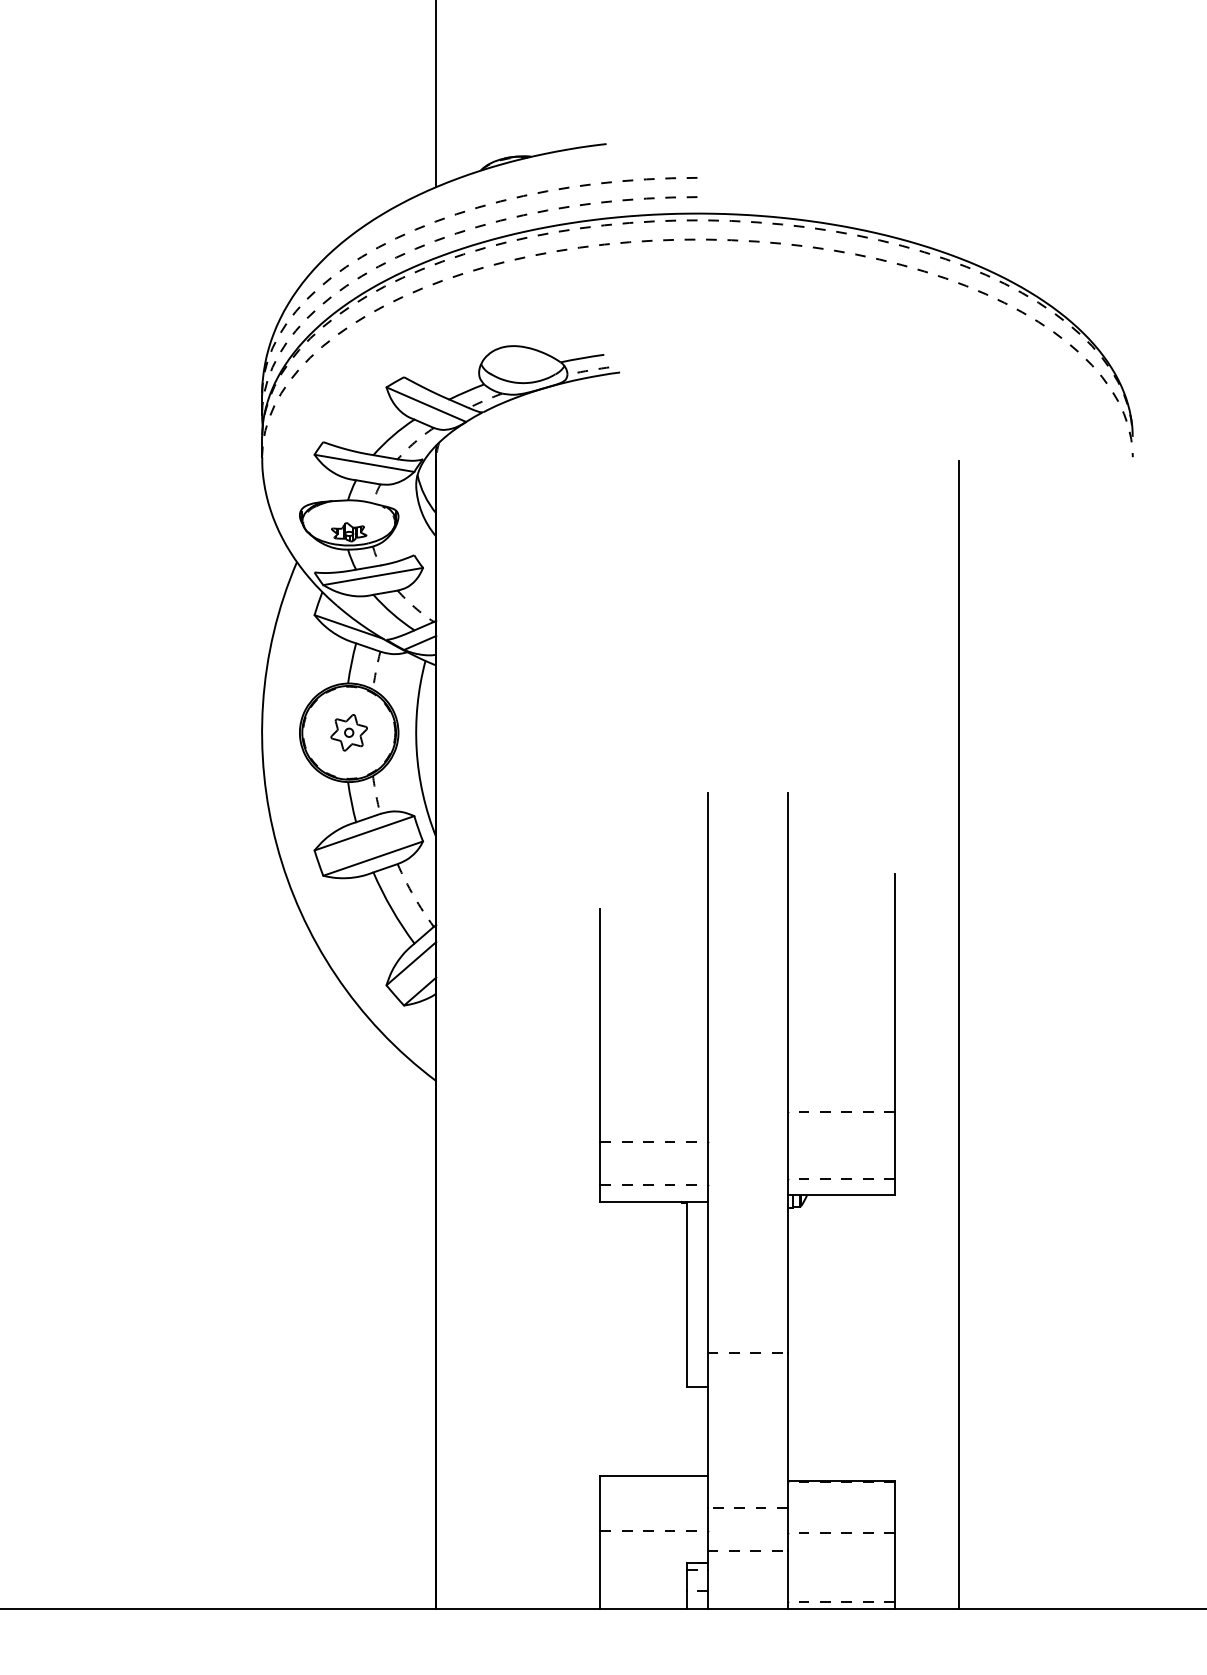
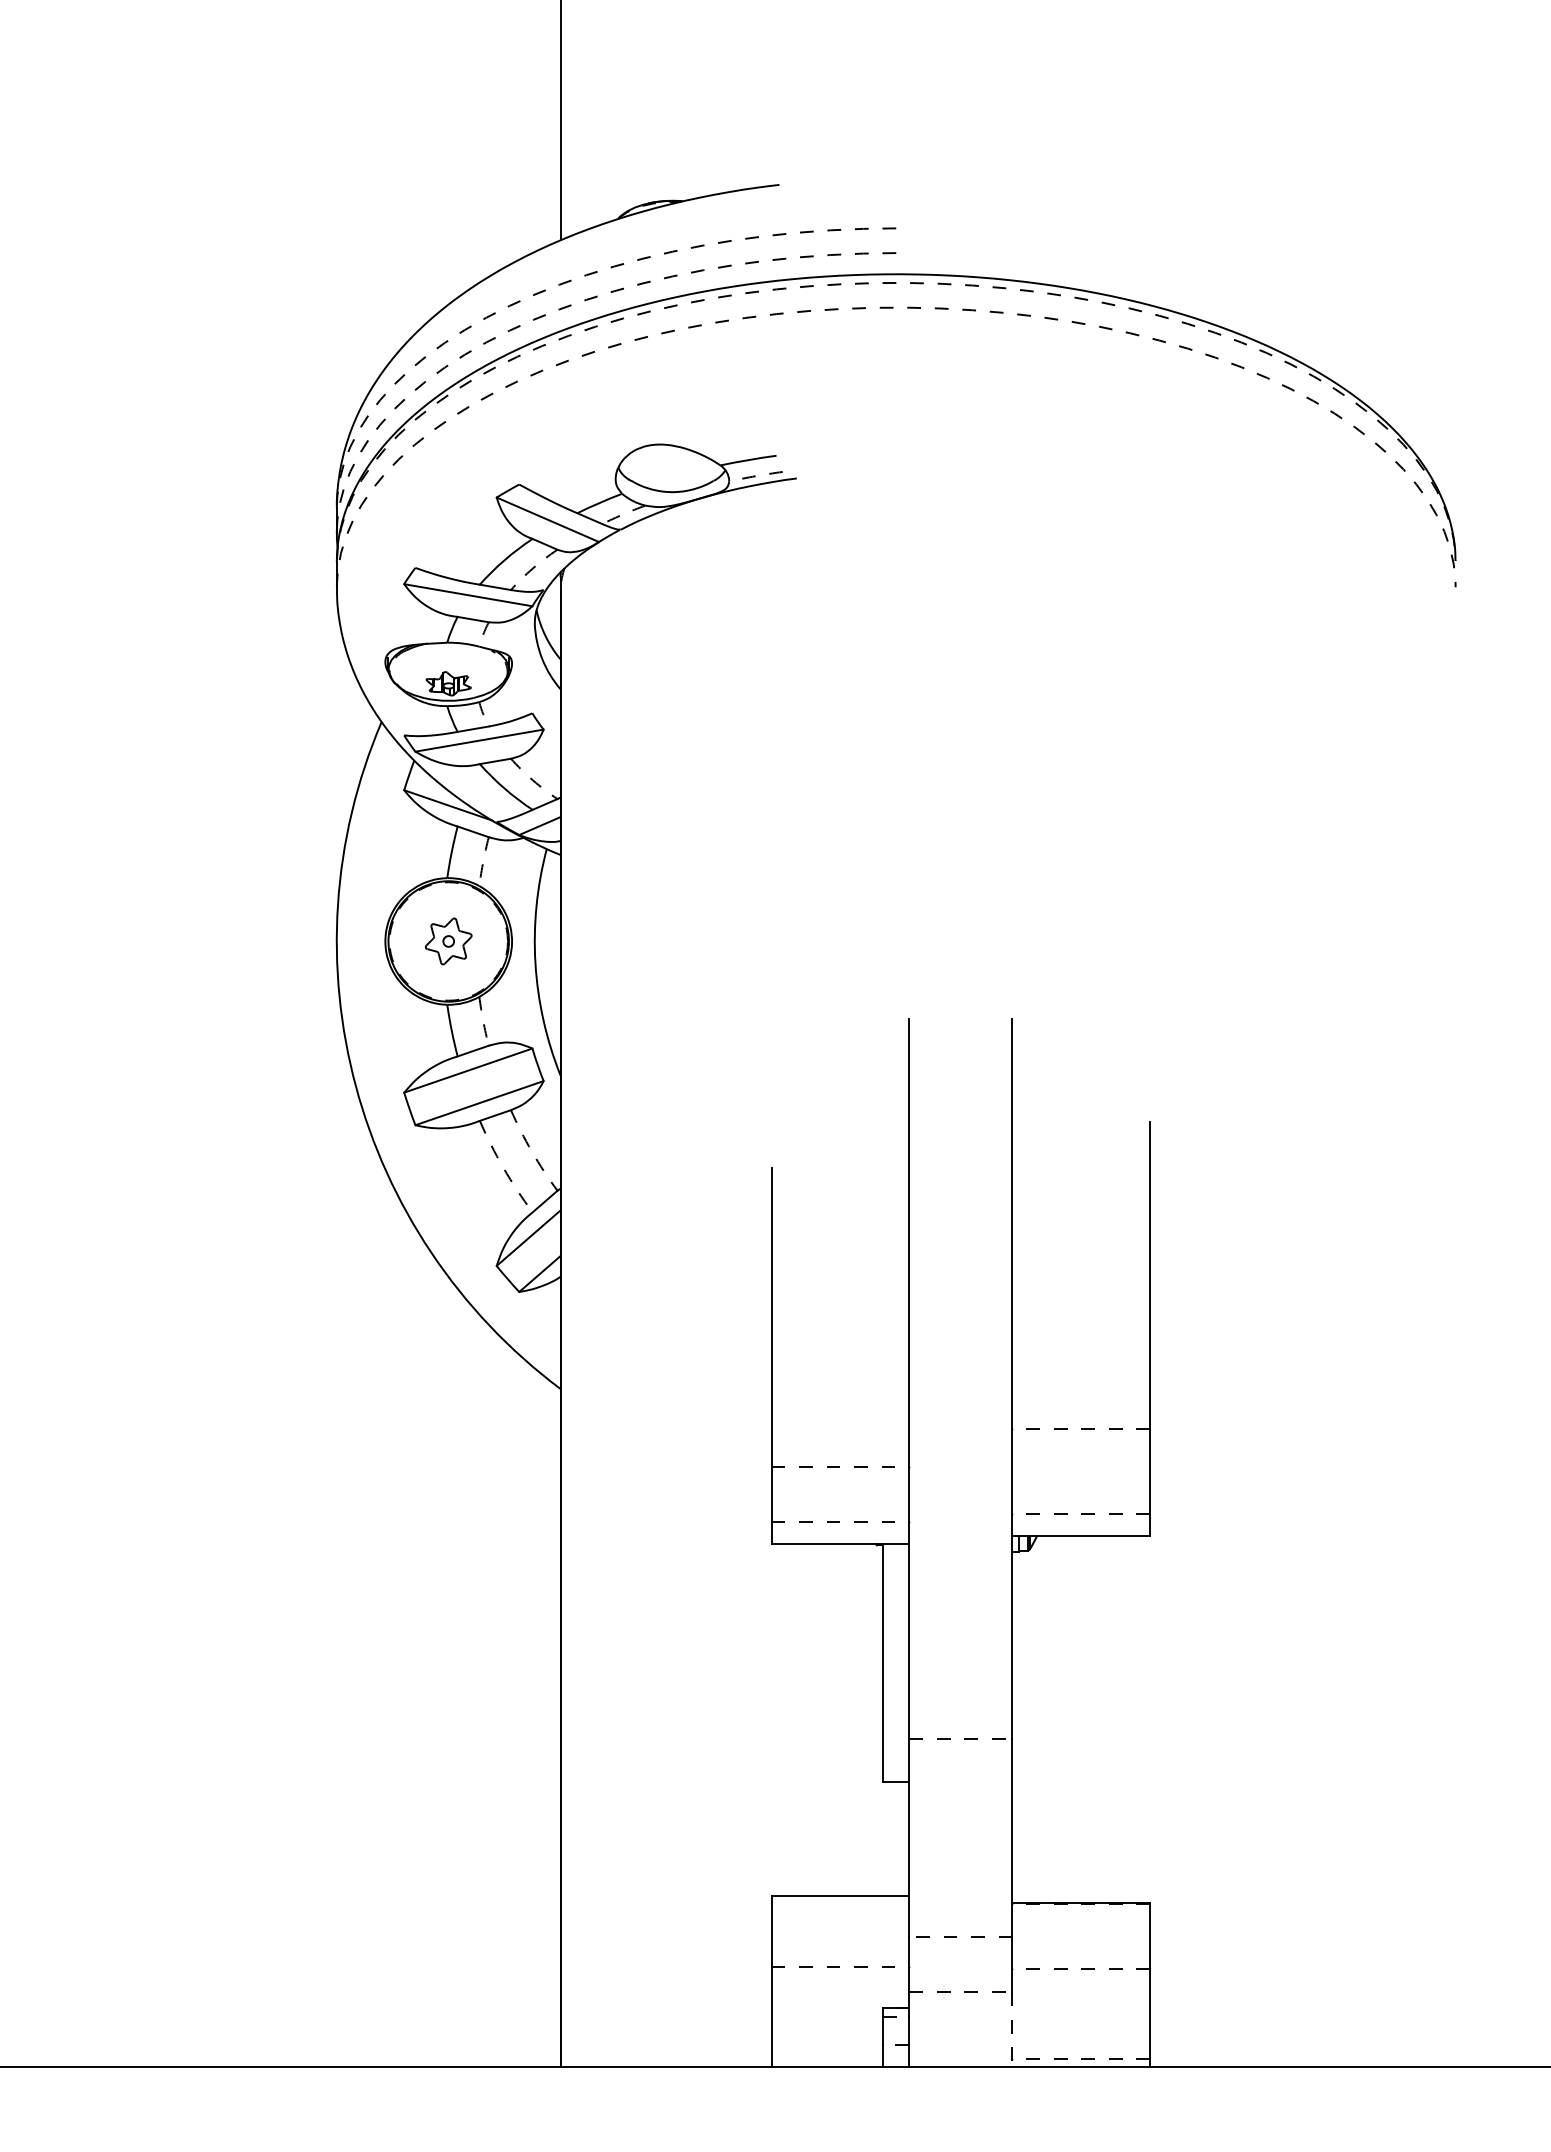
arc: (391, 909) -> (503, 1168), solid -> dashed
line: (958, 1034) -> (1231, 1329), removed
line: (787, 1580) -> (1012, 2030), solid -> dashed

